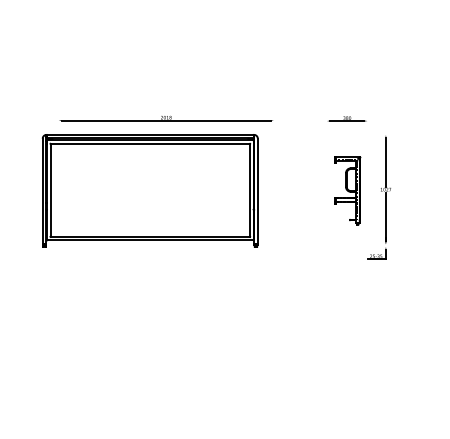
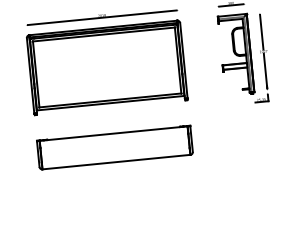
part: (149, 190) -> (106, 67), moved
part: (347, 190) -> (236, 54), size x1.67
part: (166, 302) -> (115, 147), added

